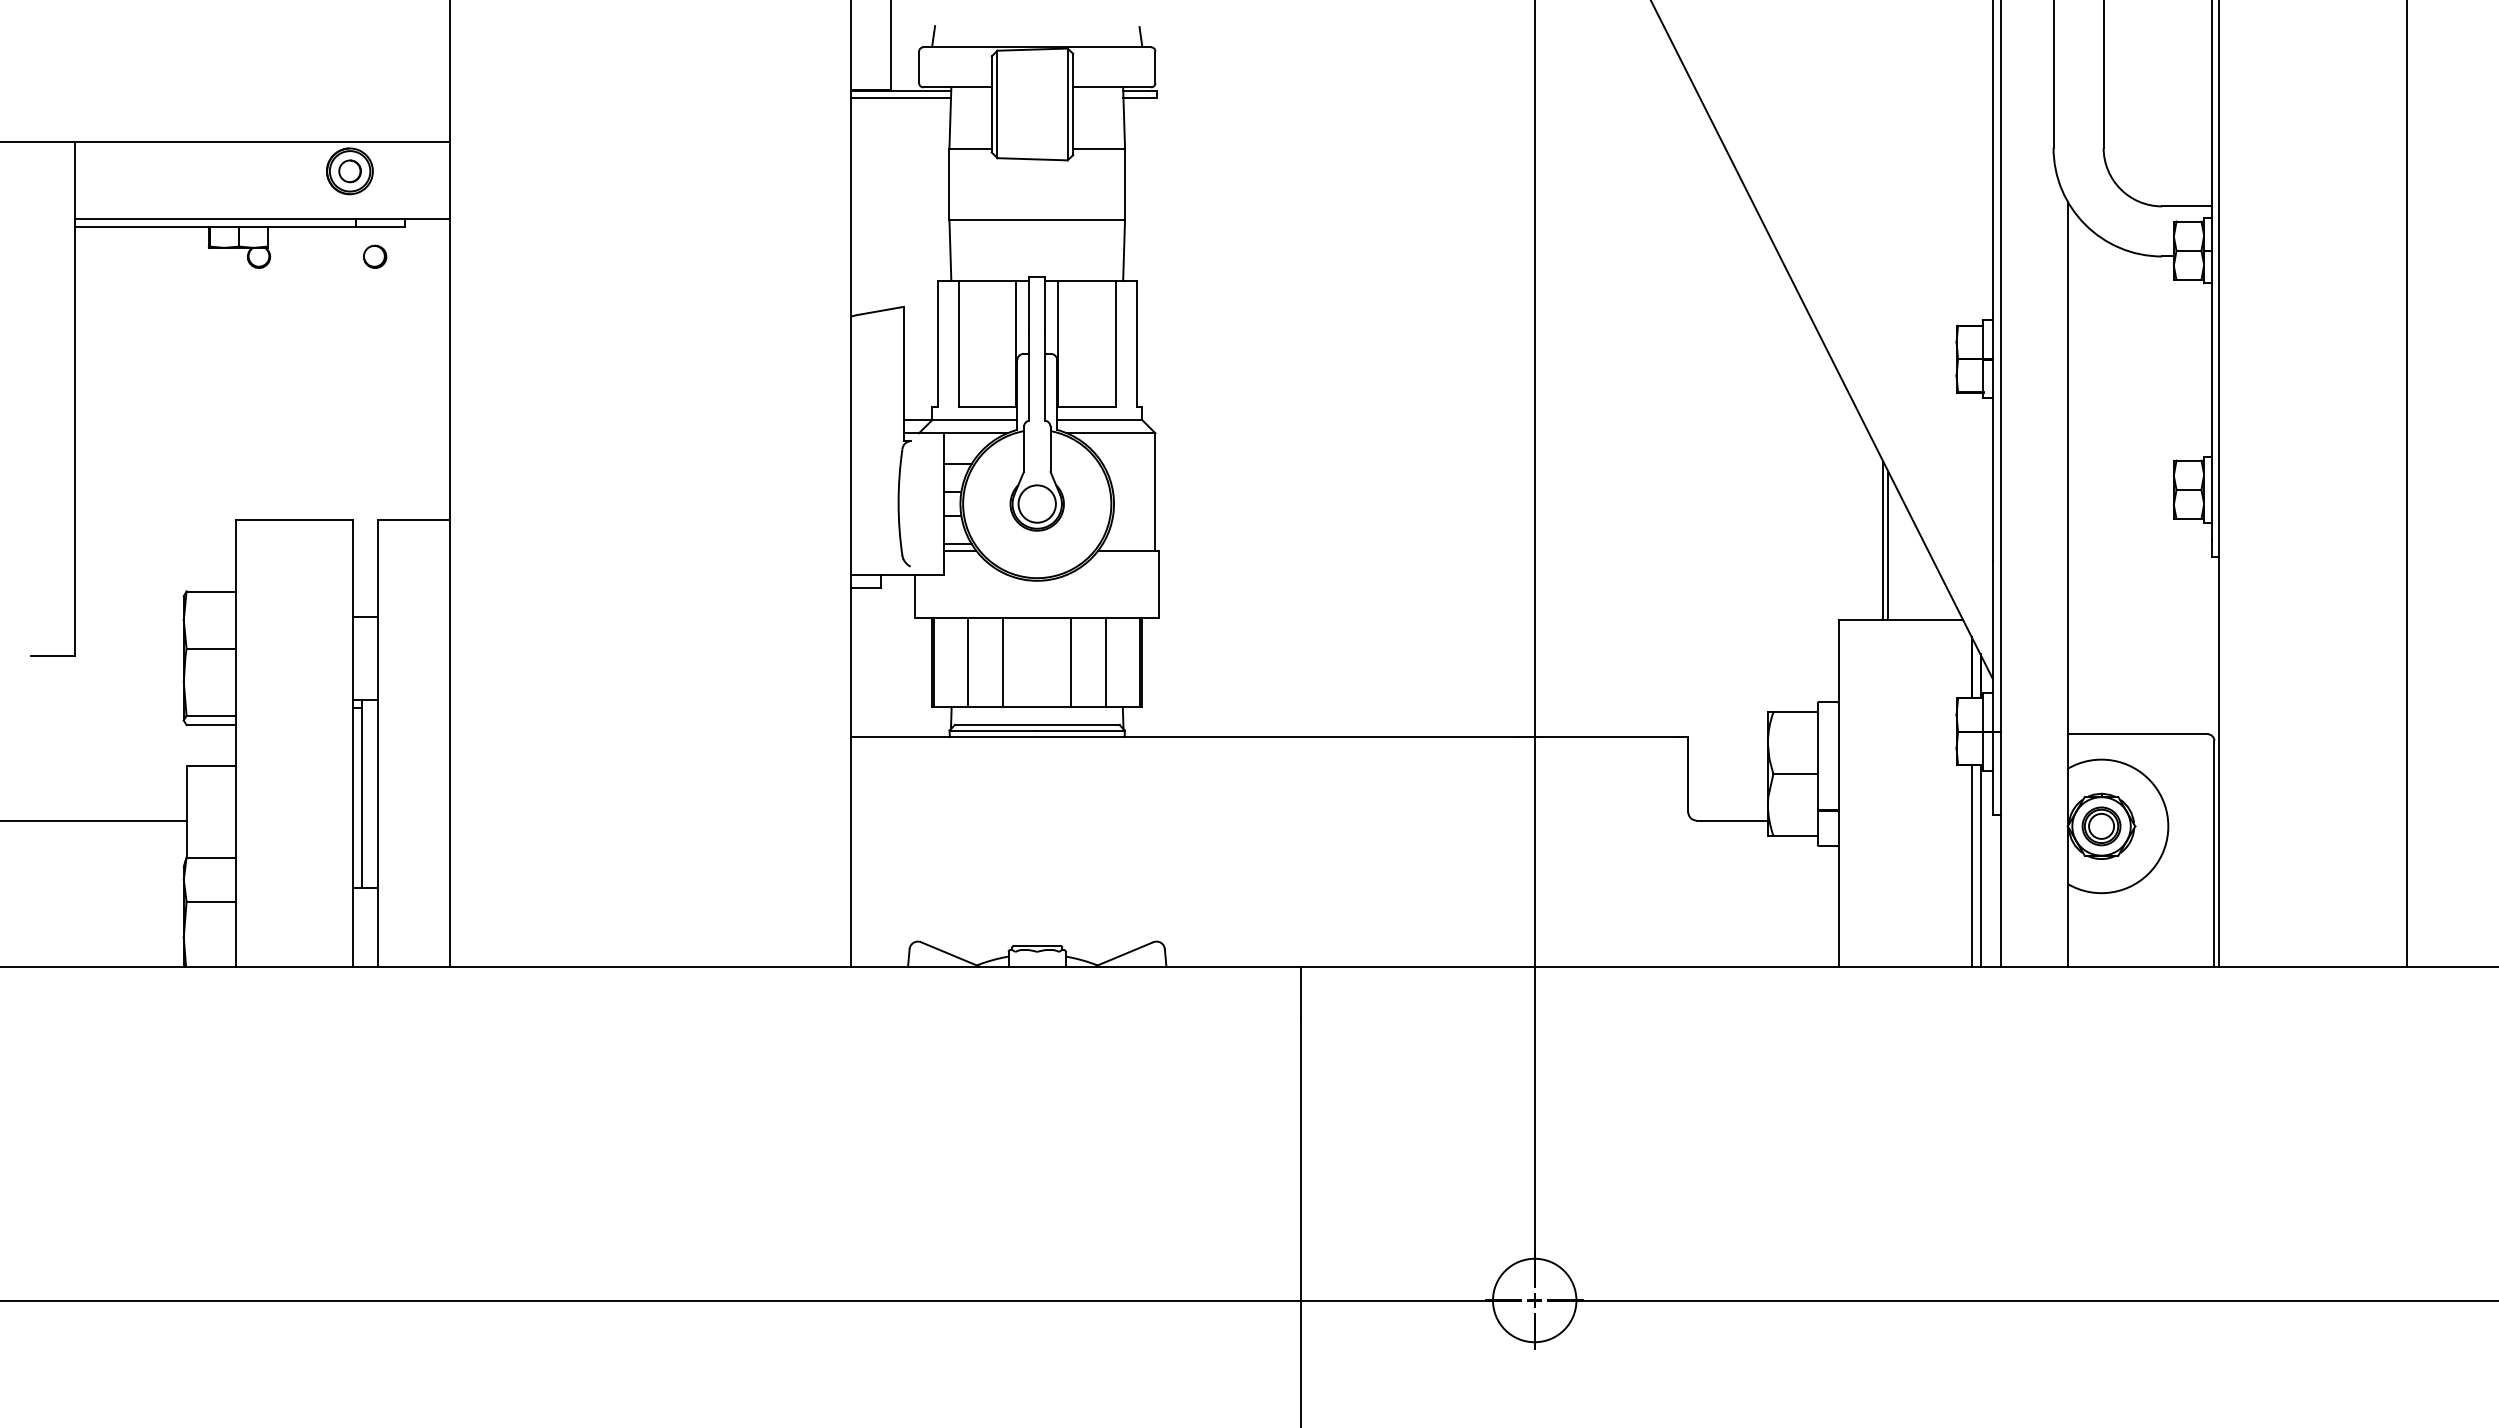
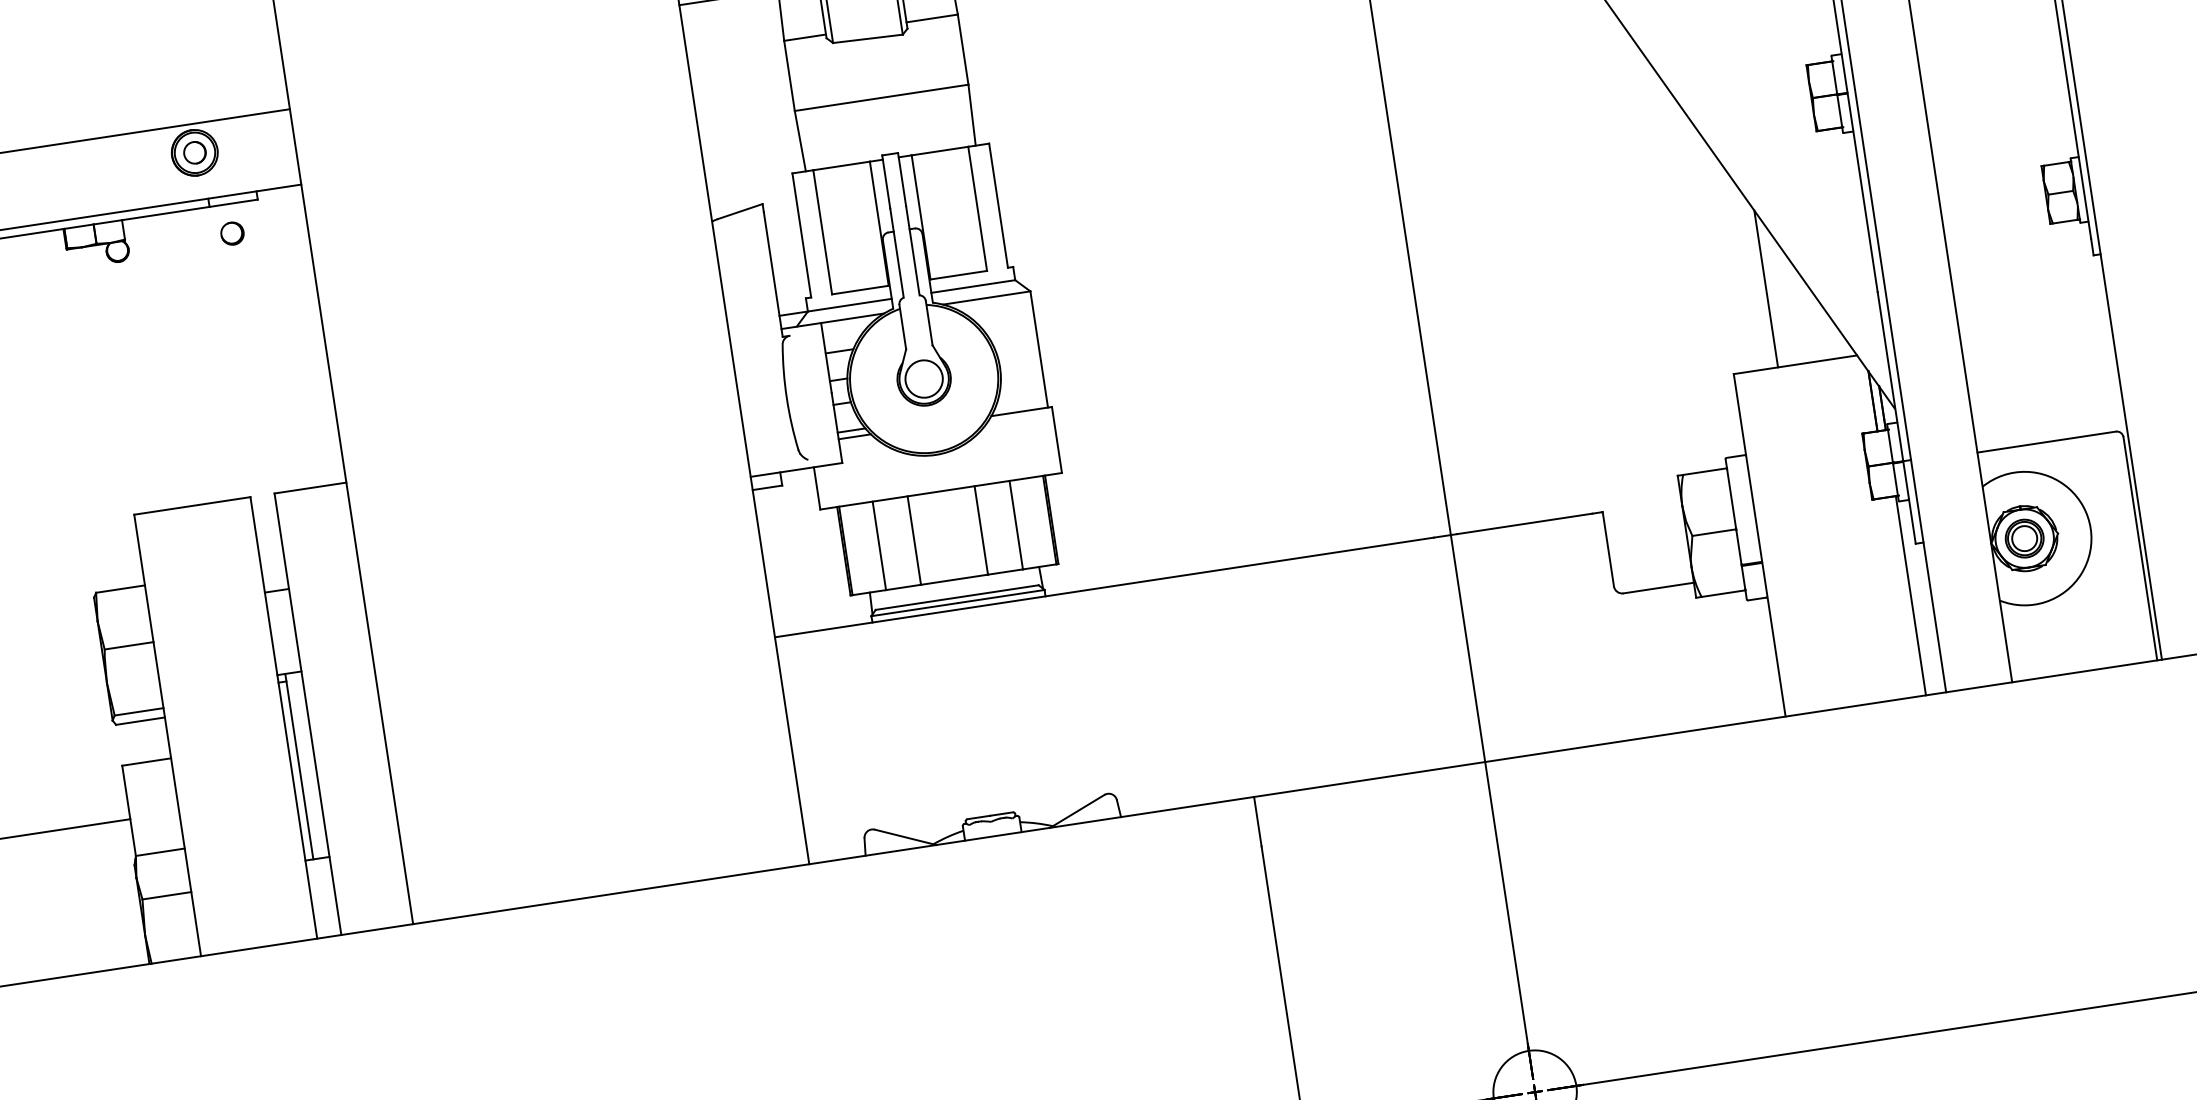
line: (1888, 545) -> (1772, 292), removed
line: (1972, 865) -> (1902, 596), removed

